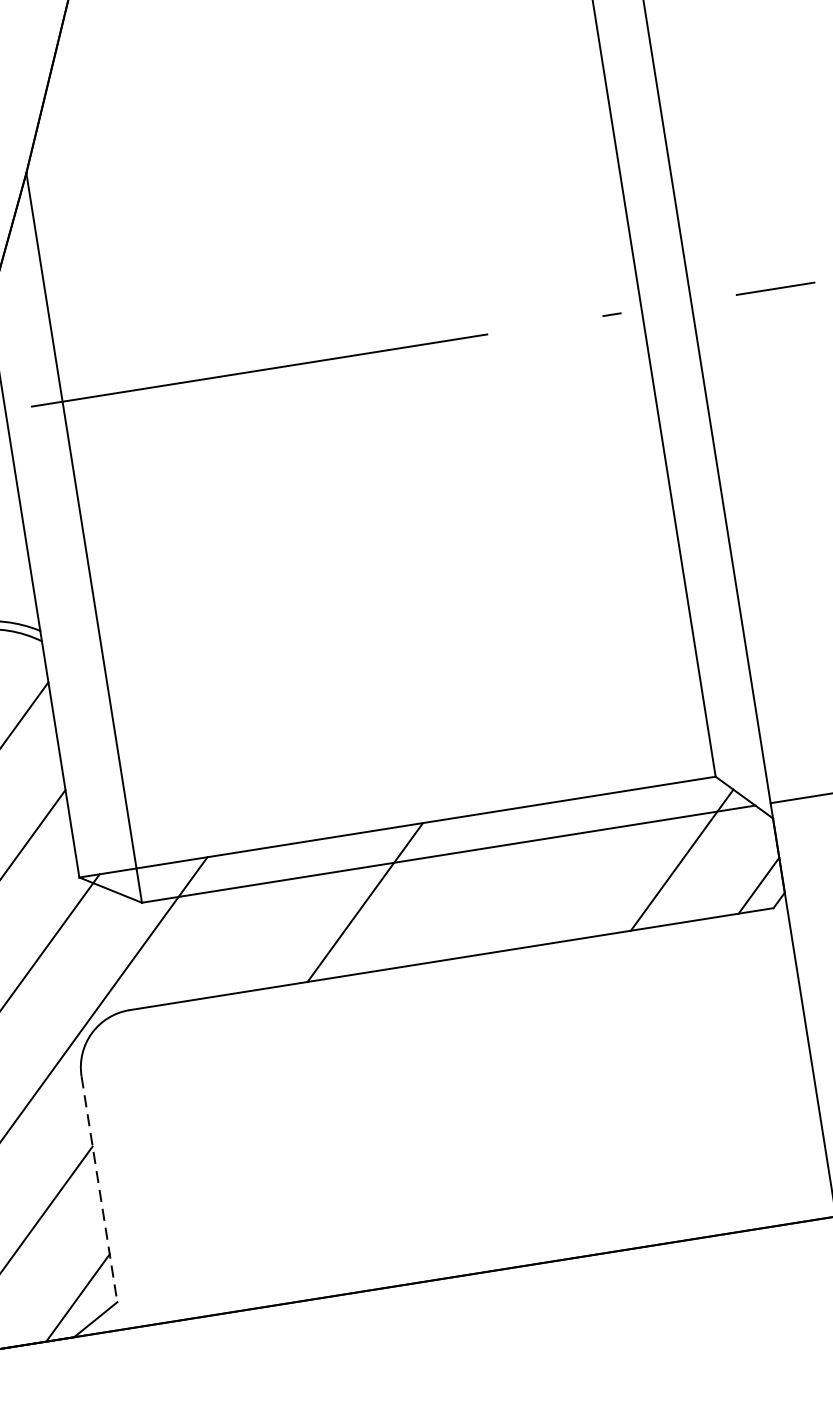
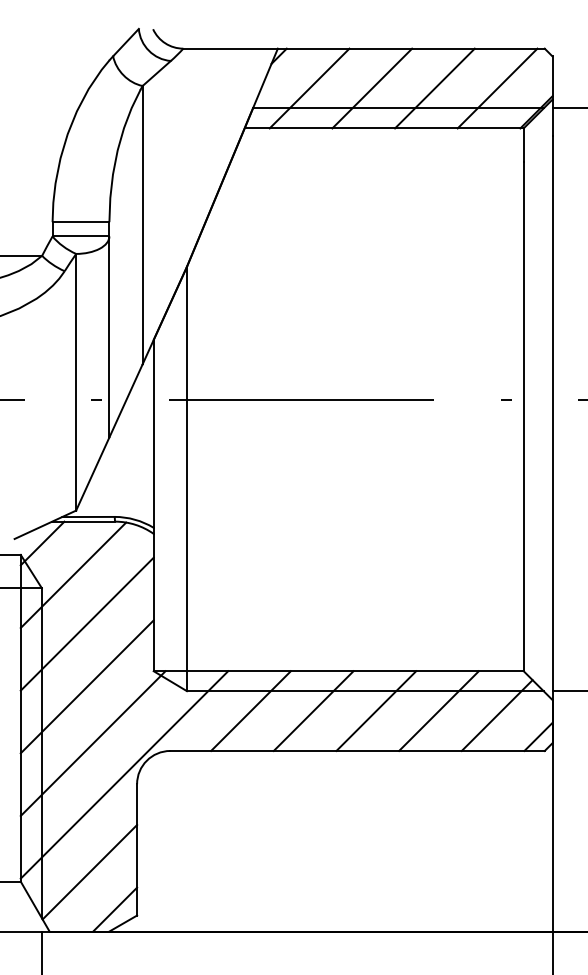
line: (579, 867) -> (438, 710), added
line: (473, 884) -> (376, 710), added
line: (256, 918) -> (250, 710), added
line: (100, 1188) -> (137, 849), dashed -> solid

